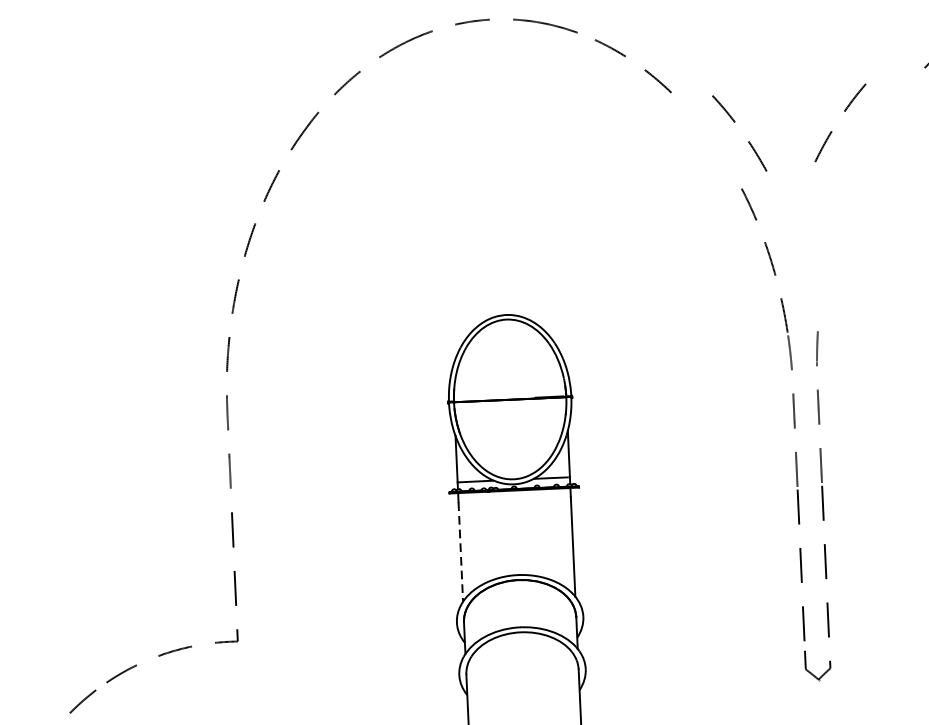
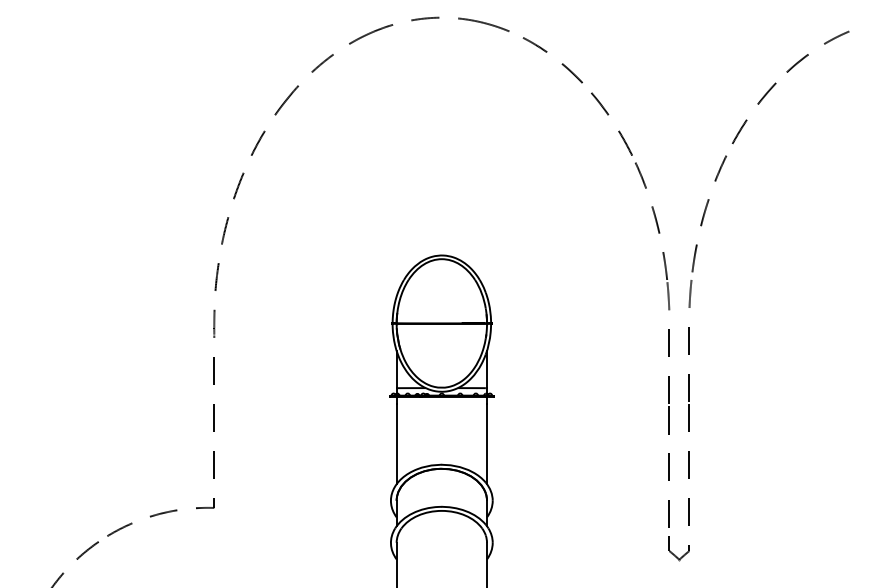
curve: (844, 111) -> (757, 104), moved
curve: (734, 122) -> (608, 115), moved
curve: (831, 247) -> (705, 213), added
line: (460, 552) -> (396, 444), dashed -> solid

